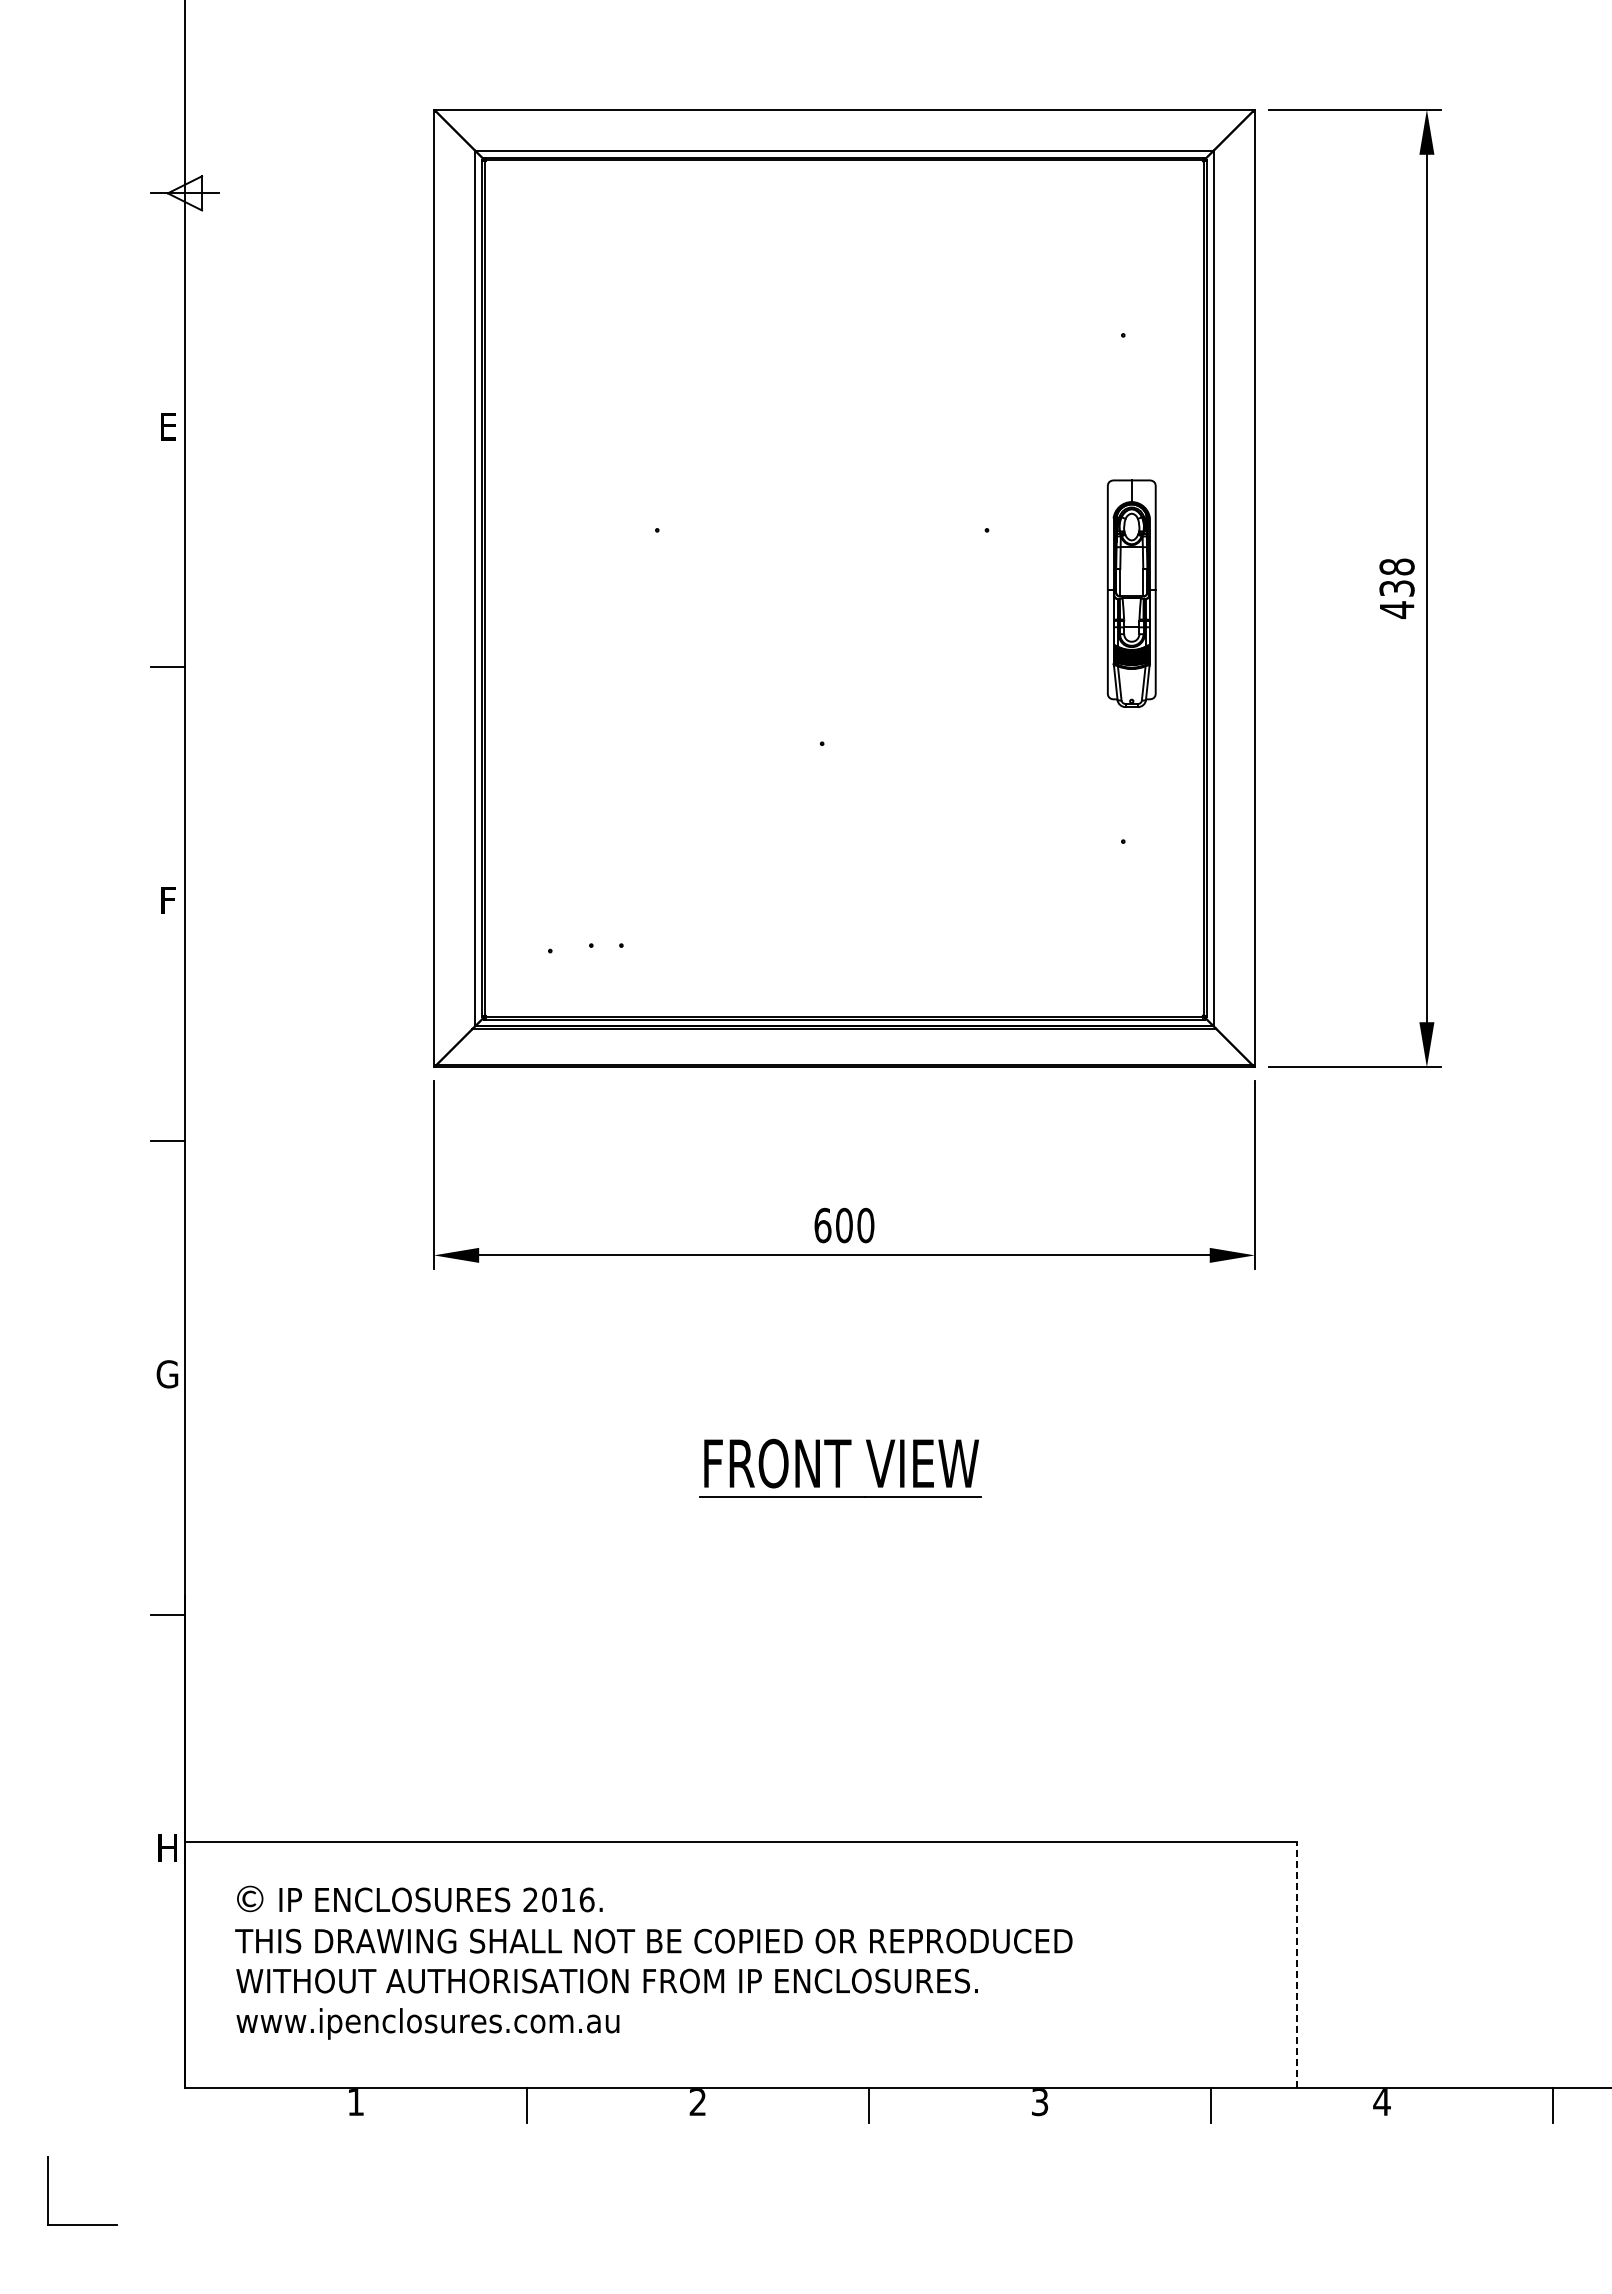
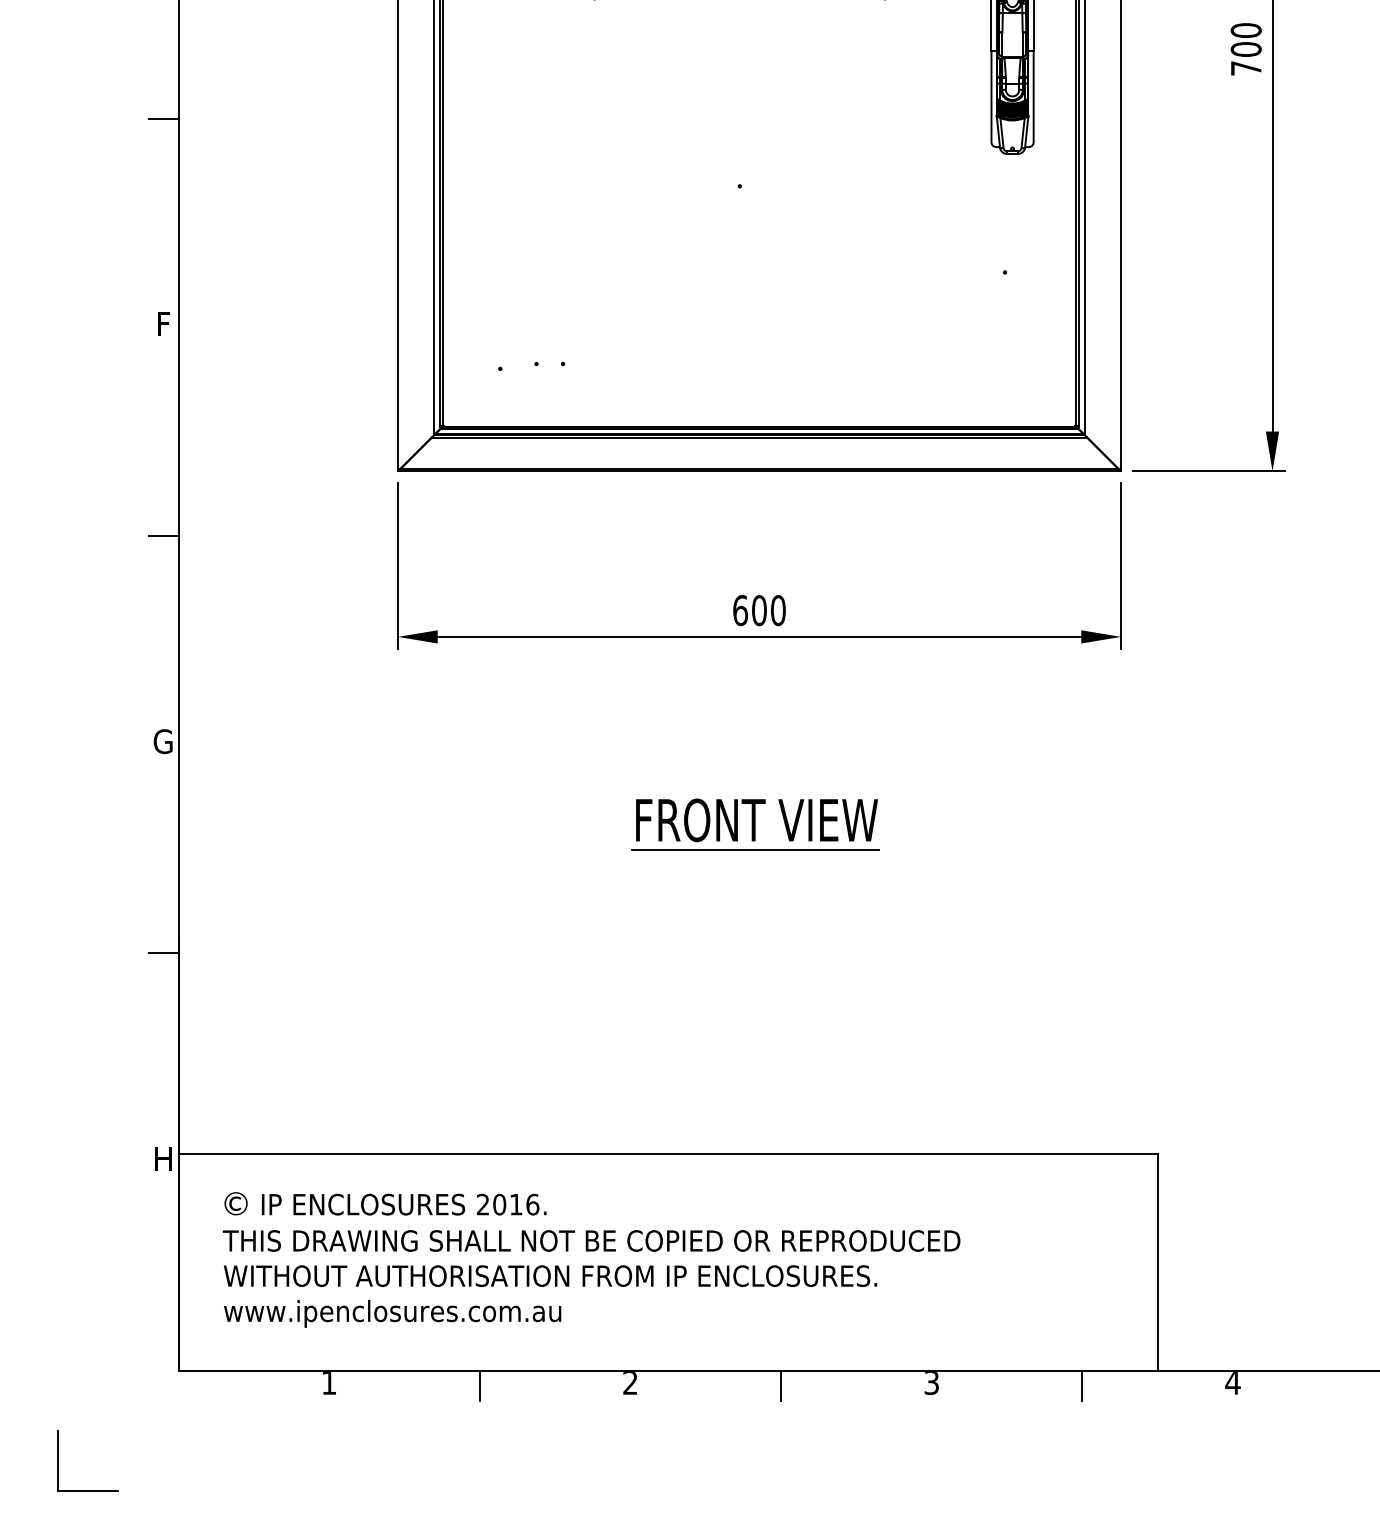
text: (1396, 588) -> (1245, 49), 438 -> 700
line: (1297, 1964) -> (1158, 1261), dashed -> solid

